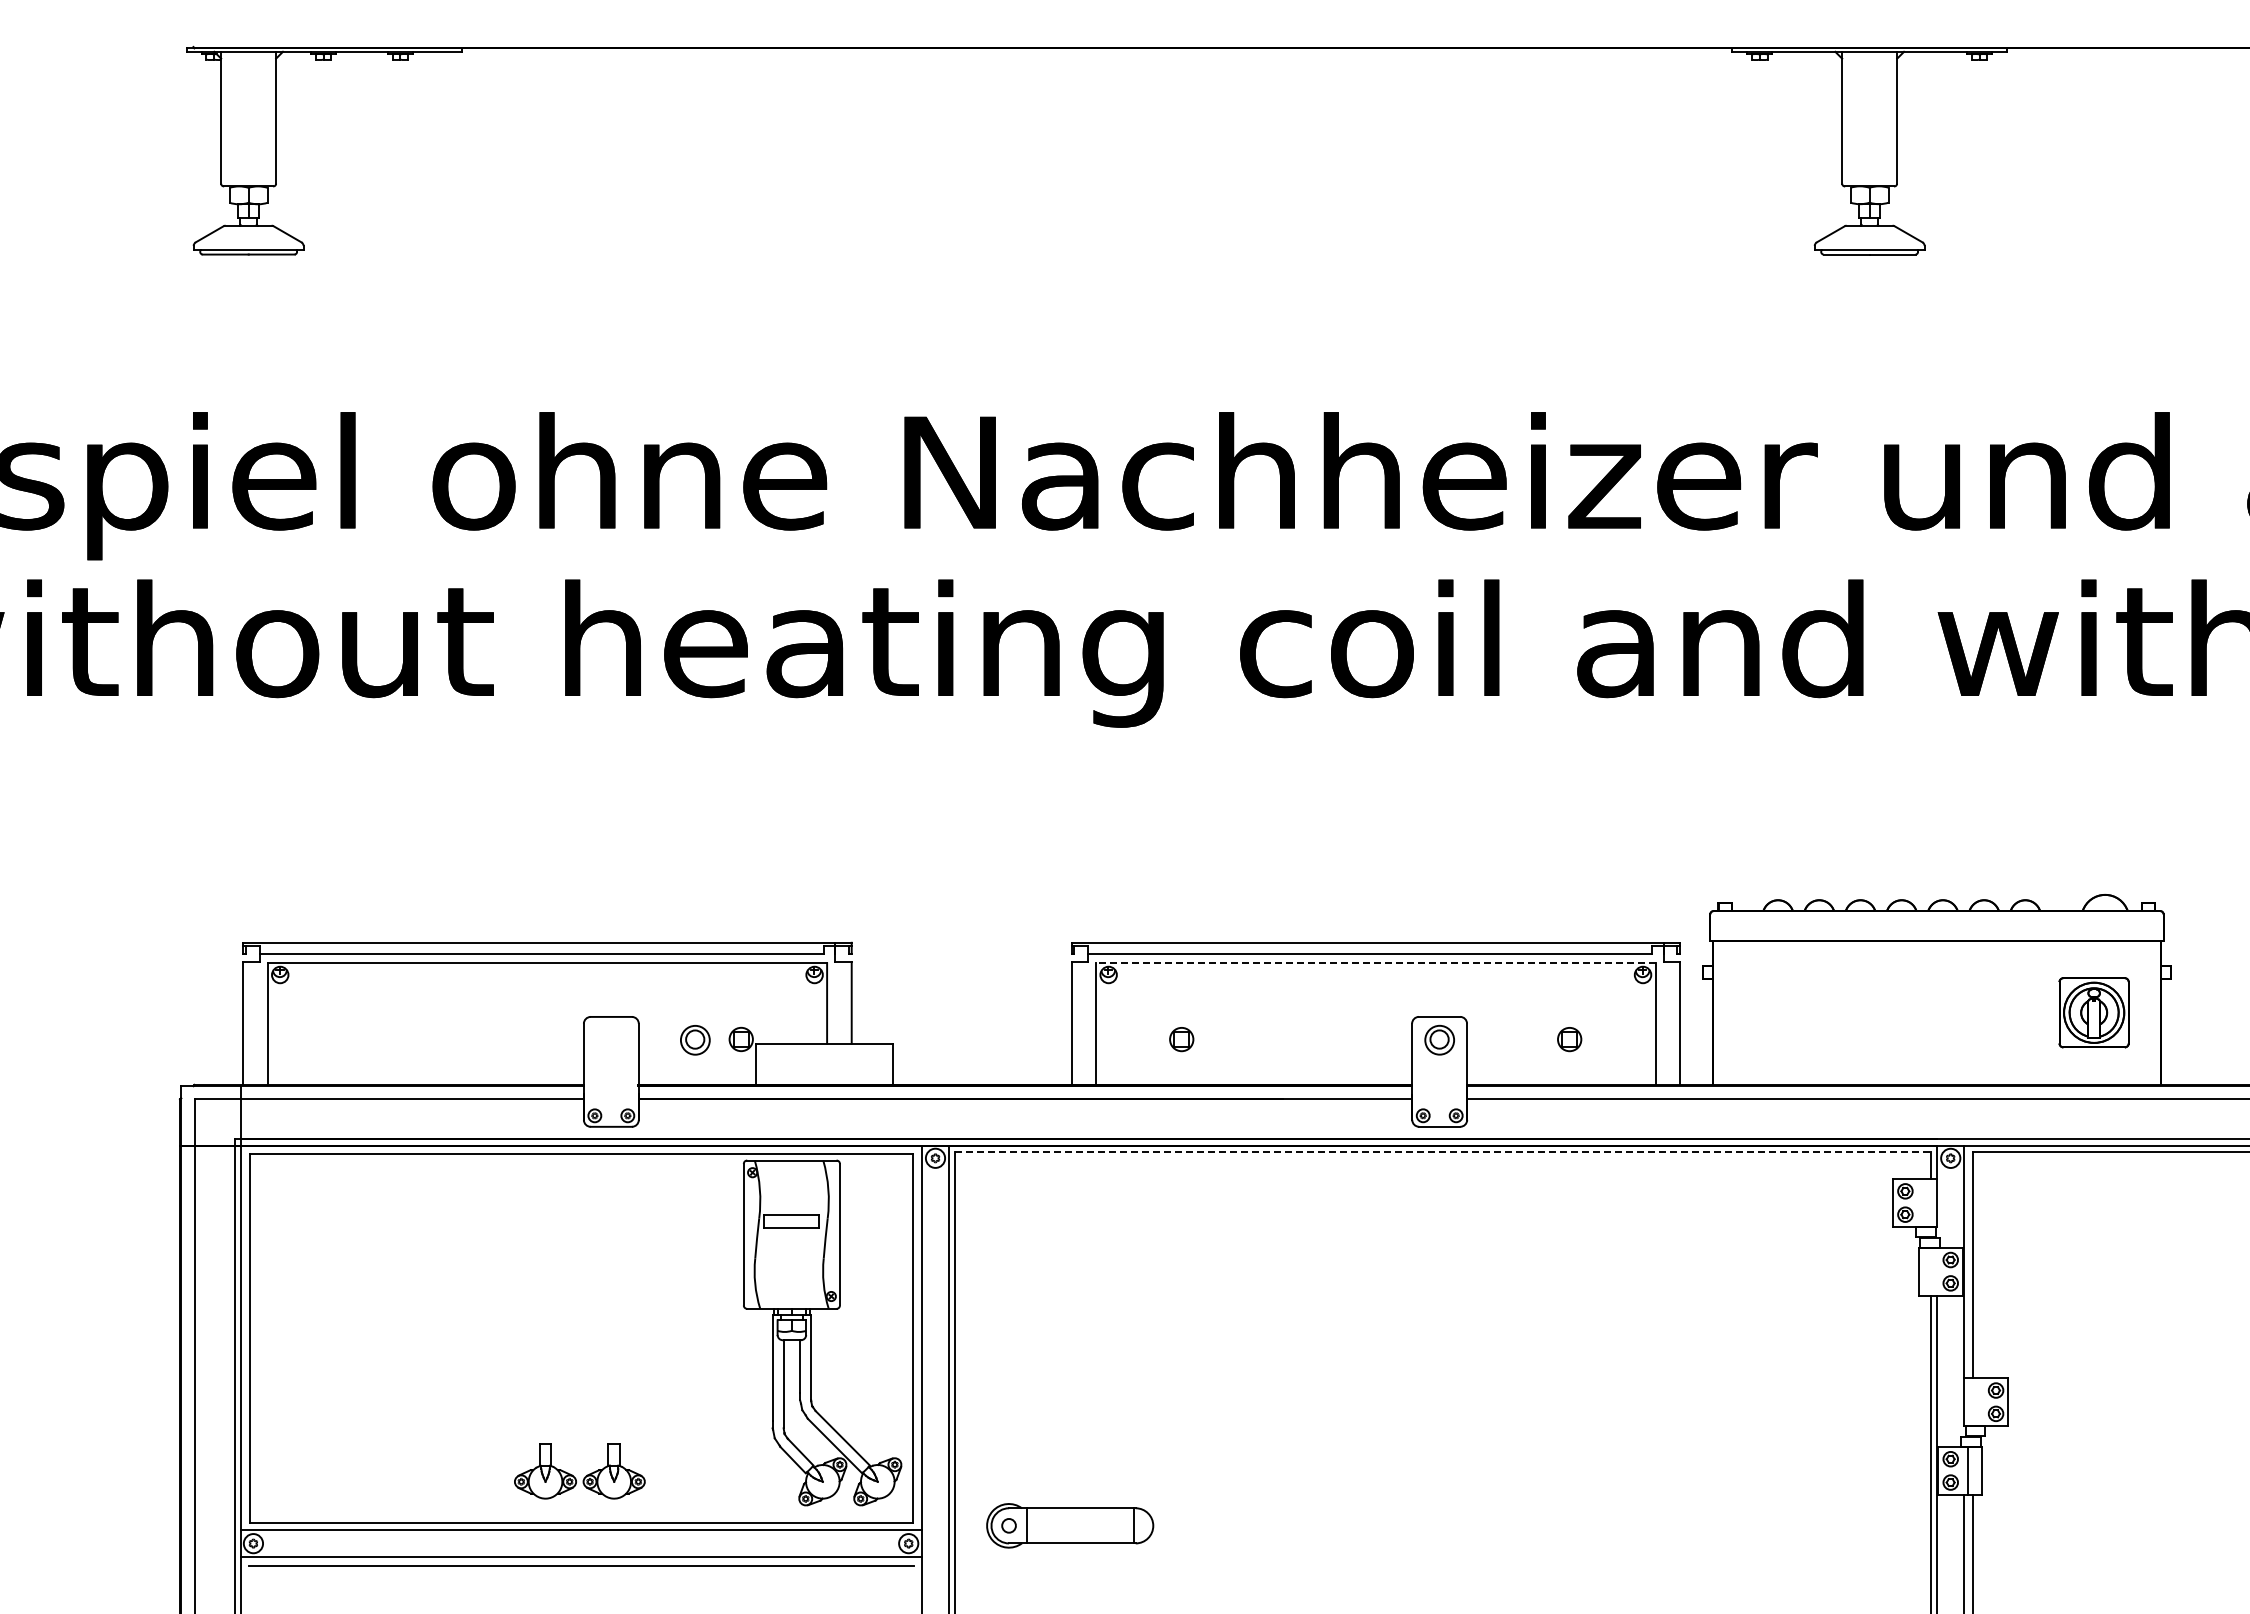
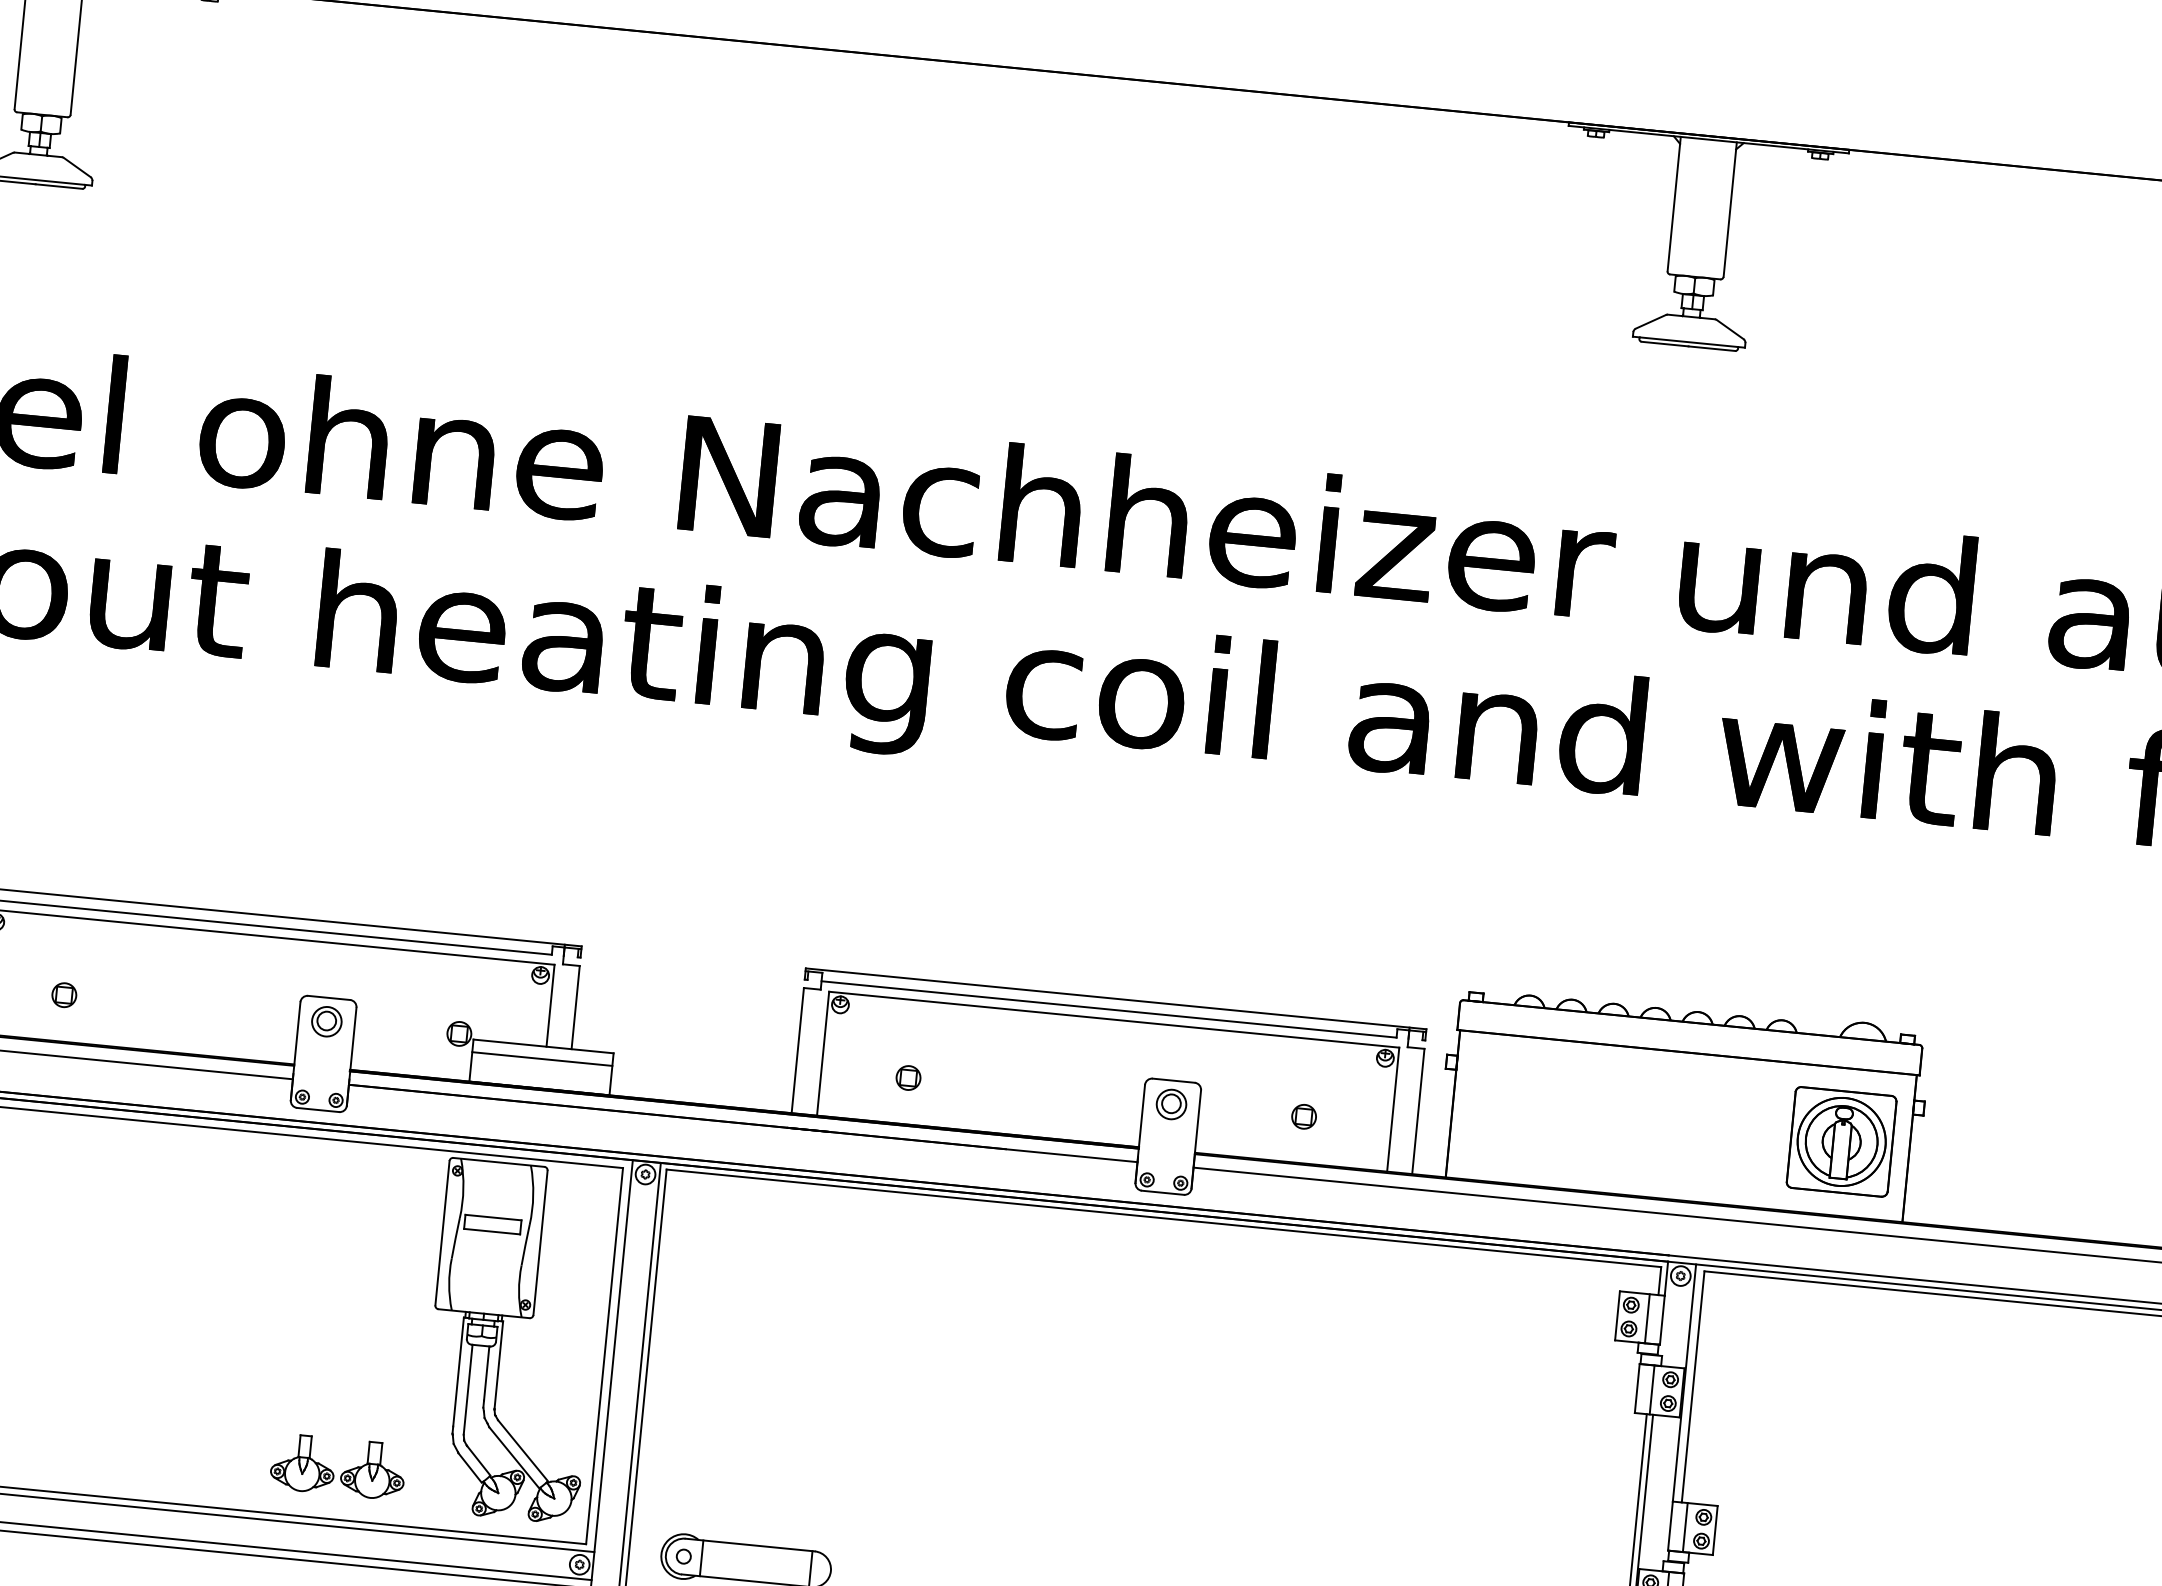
line: (1375, 963) -> (1113, 1019), dashed -> solid
part: (2093, 1012) -> (1840, 1141), size x1.43
part: (353, 1039) -> (63, 995), added
part: (695, 1040) -> (326, 1021), moved
line: (823, 1055) -> (541, 1058), added
line: (1443, 1151) -> (1164, 1218), dashed -> solid
line: (1922, 1202) -> (1647, 1318), added
line: (1933, 1271) -> (1651, 1389), added
line: (1979, 1402) -> (1685, 1527), added
part: (574, 1476) -> (332, 1471), moved

